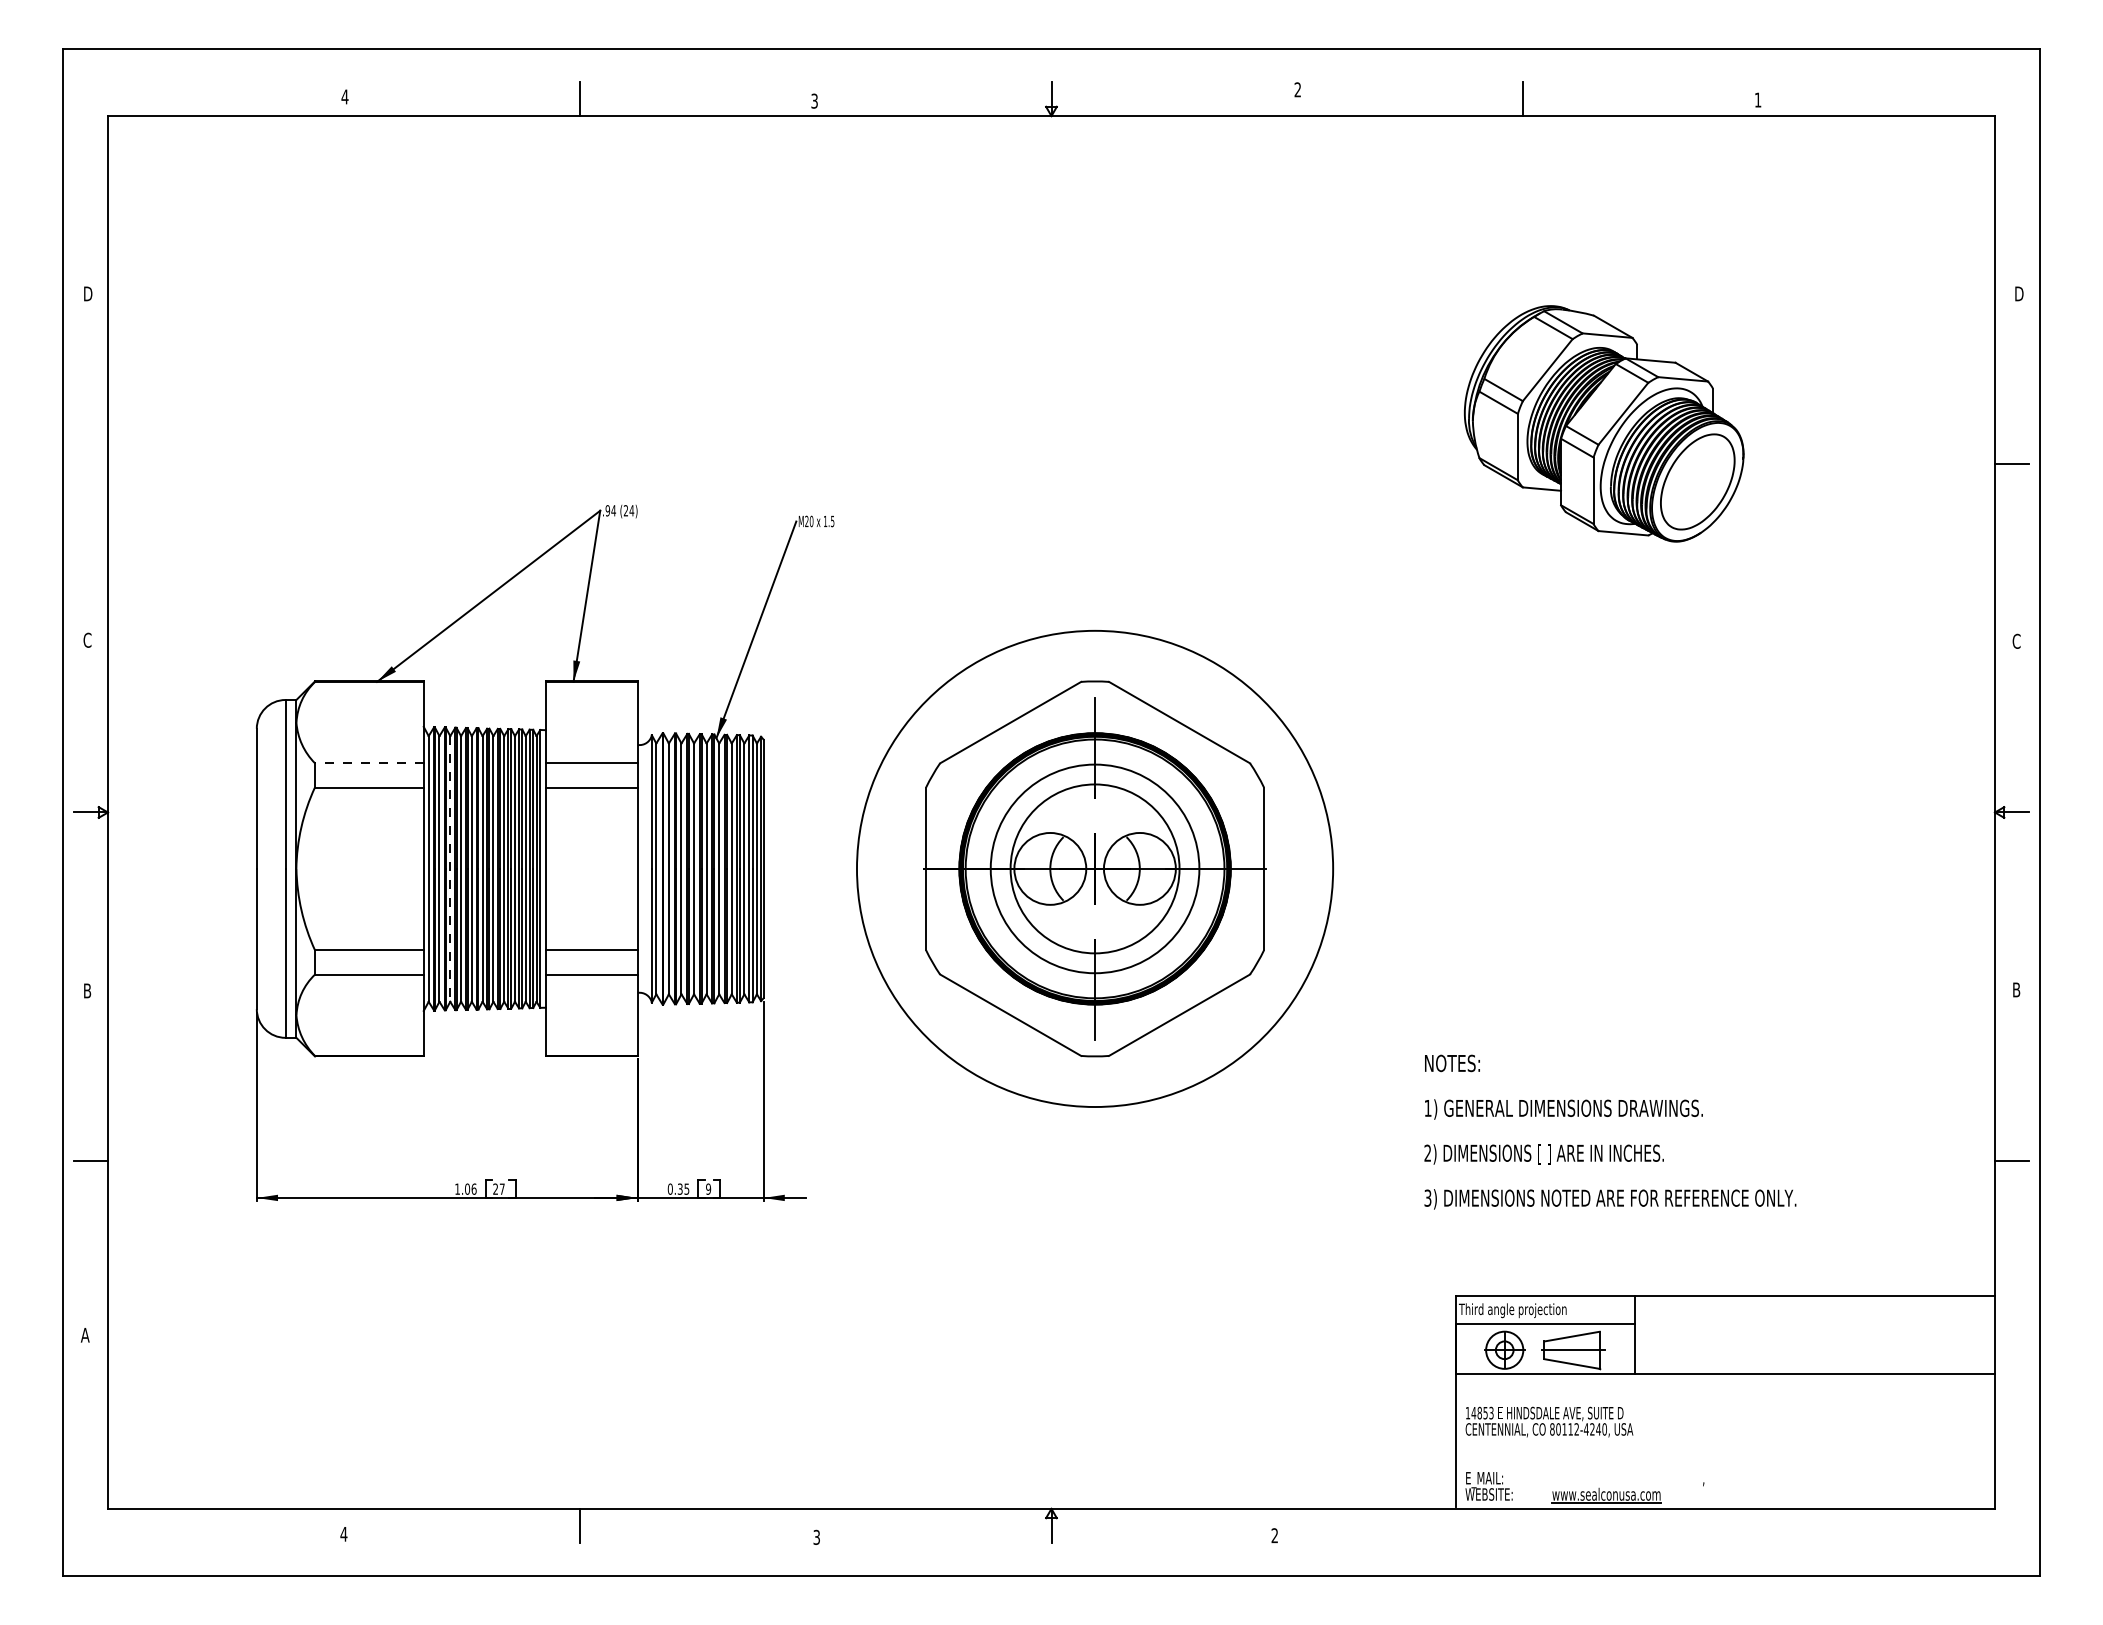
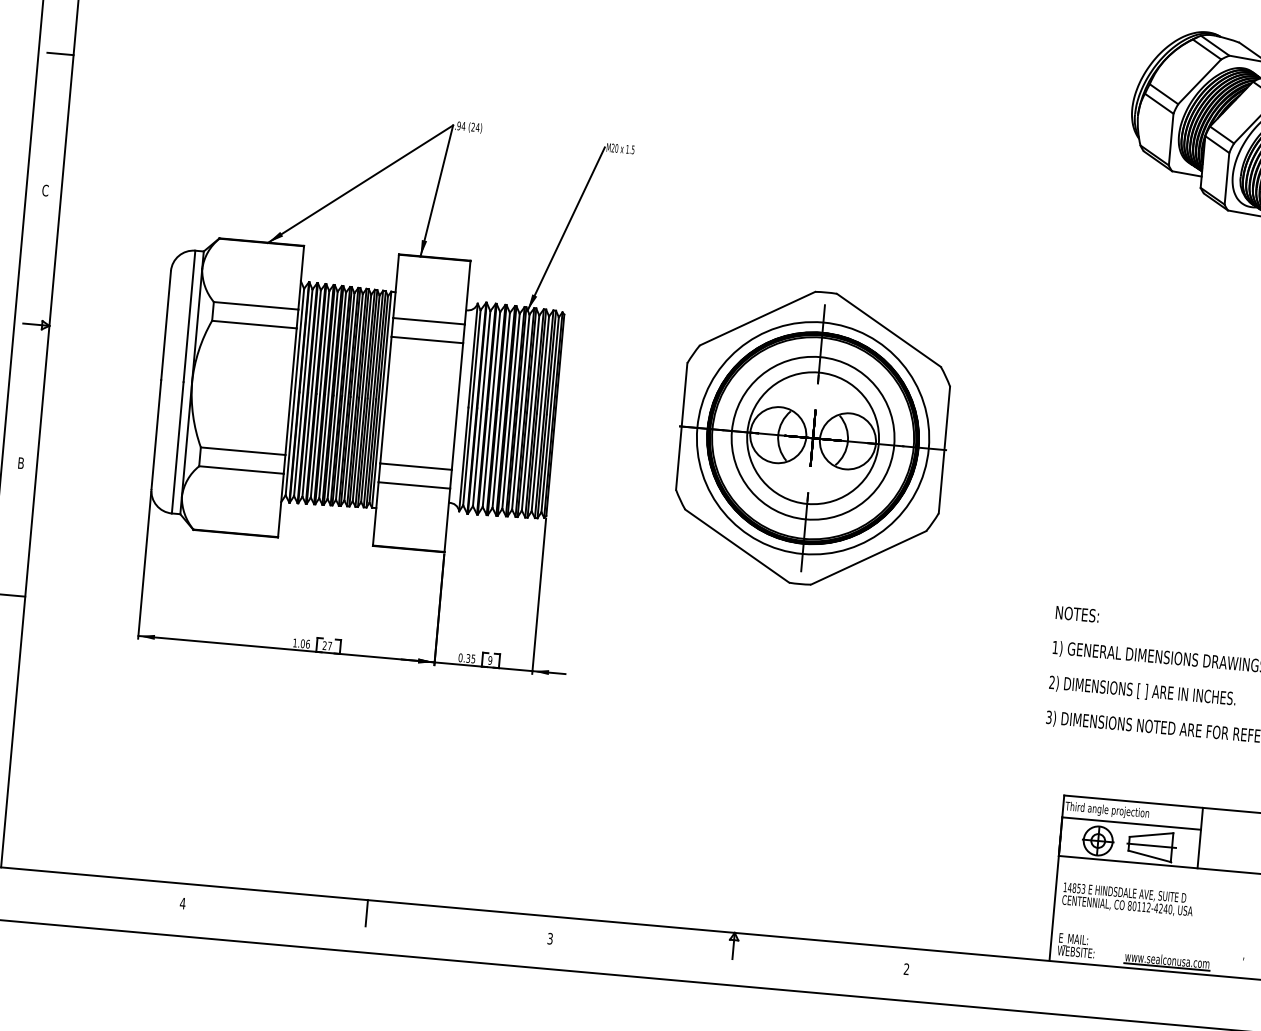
line: (91, 464) -> (60, 54), added
line: (368, 763) -> (255, 305), dashed -> solid
line: (450, 868) -> (311, 393), dashed -> solid
circle: (1094, 868) -> (812, 437), size x0.62

